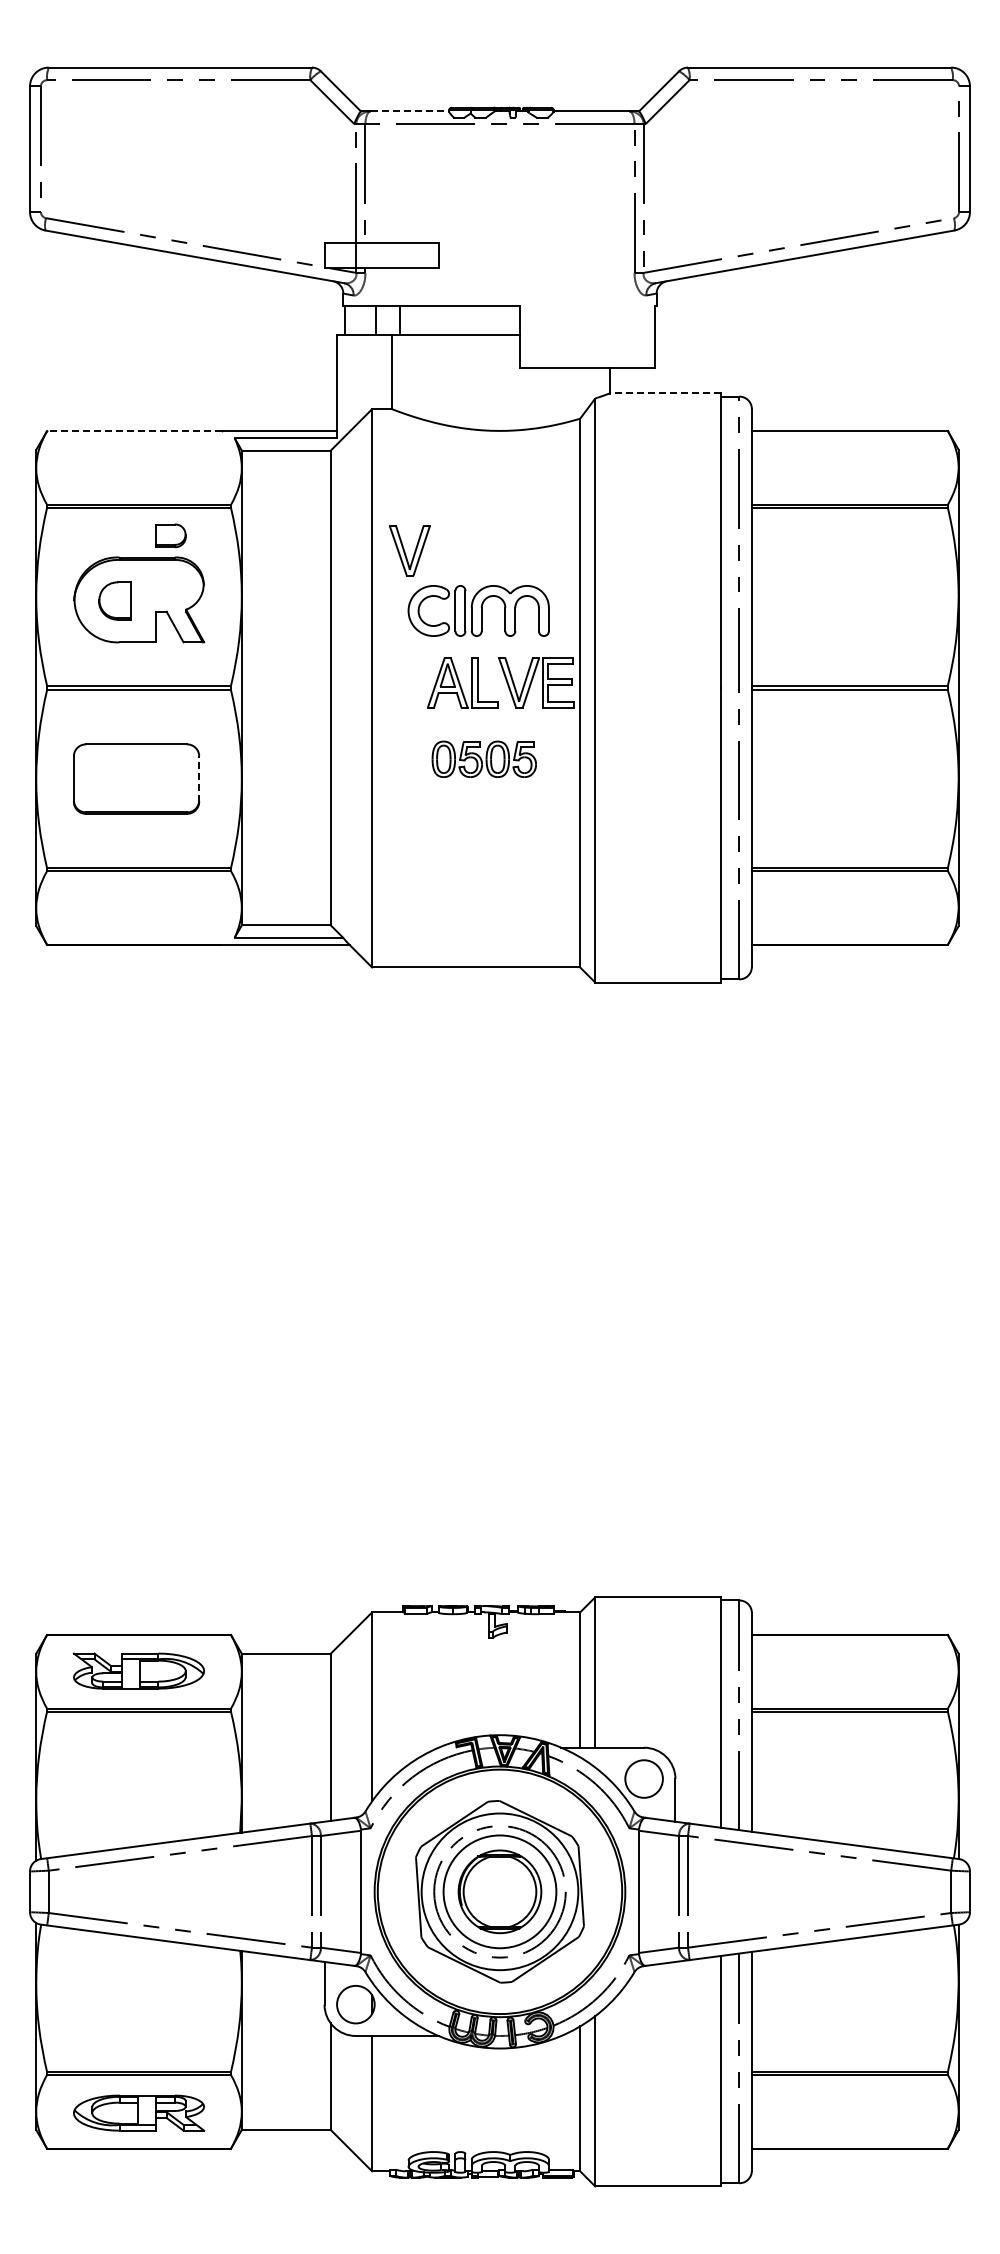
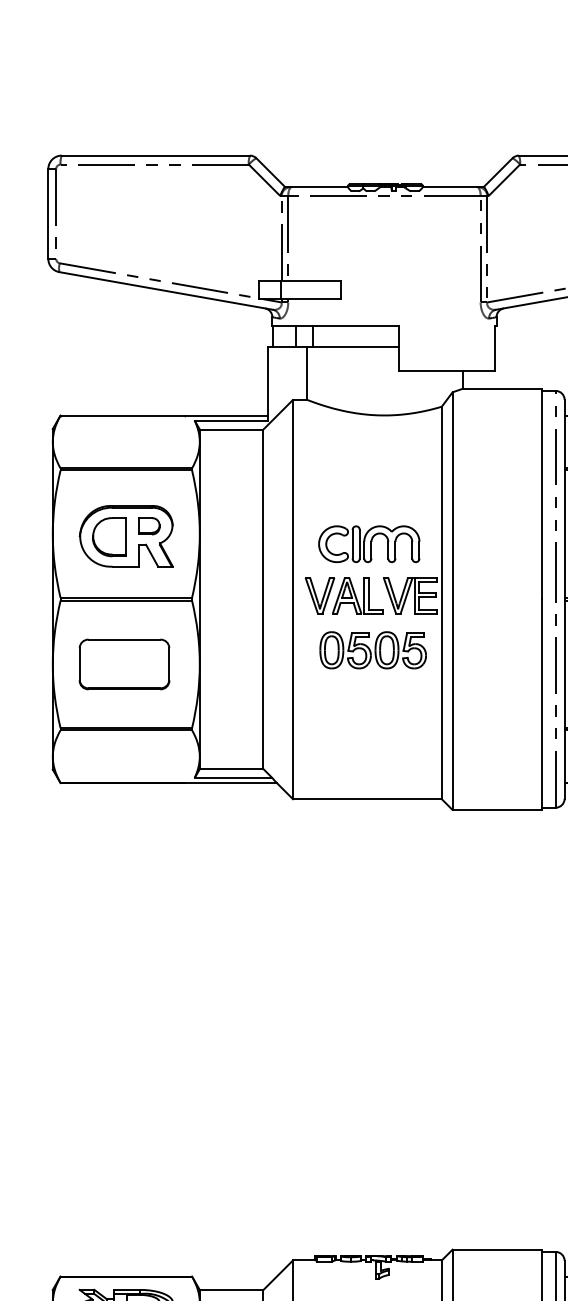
line: (410, 111) -> (320, 187), dashed -> solid
line: (664, 393) -> (502, 388), dashed -> solid
line: (133, 431) -> (122, 415), dashed -> solid
part: (170, 535) -> (148, 526), moved
part: (409, 550) -> (319, 595), moved
part: (114, 600) -> (108, 536), size x1.43
part: (484, 759) -> (373, 650), size x1.43
line: (199, 778) -> (169, 664), dashed -> solid

